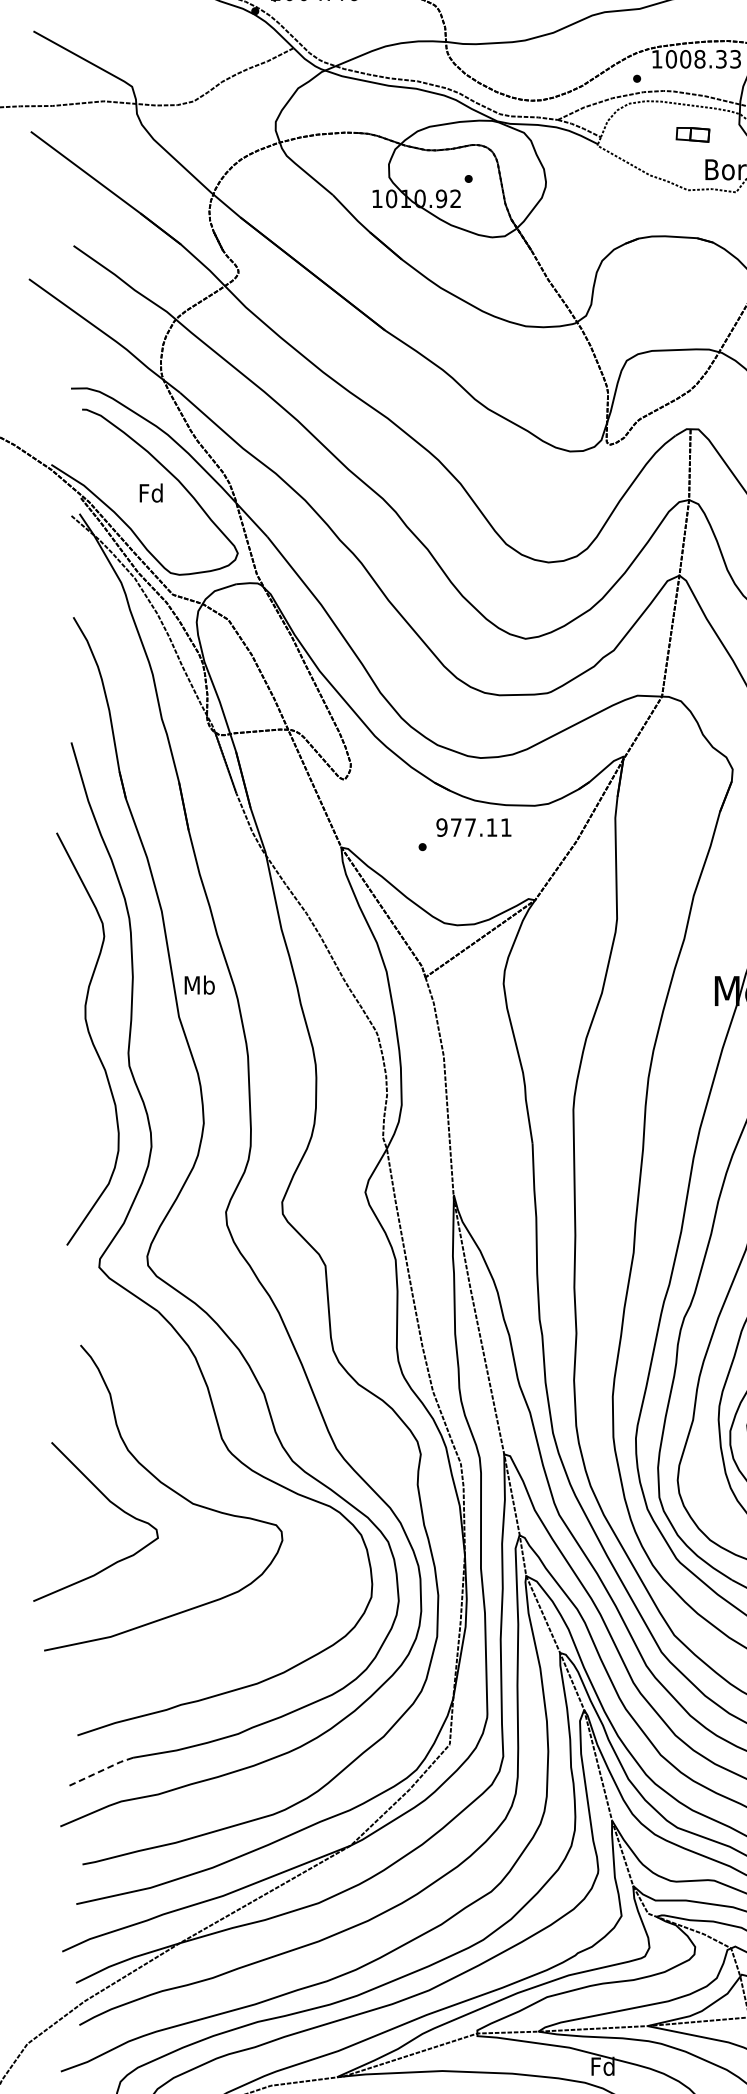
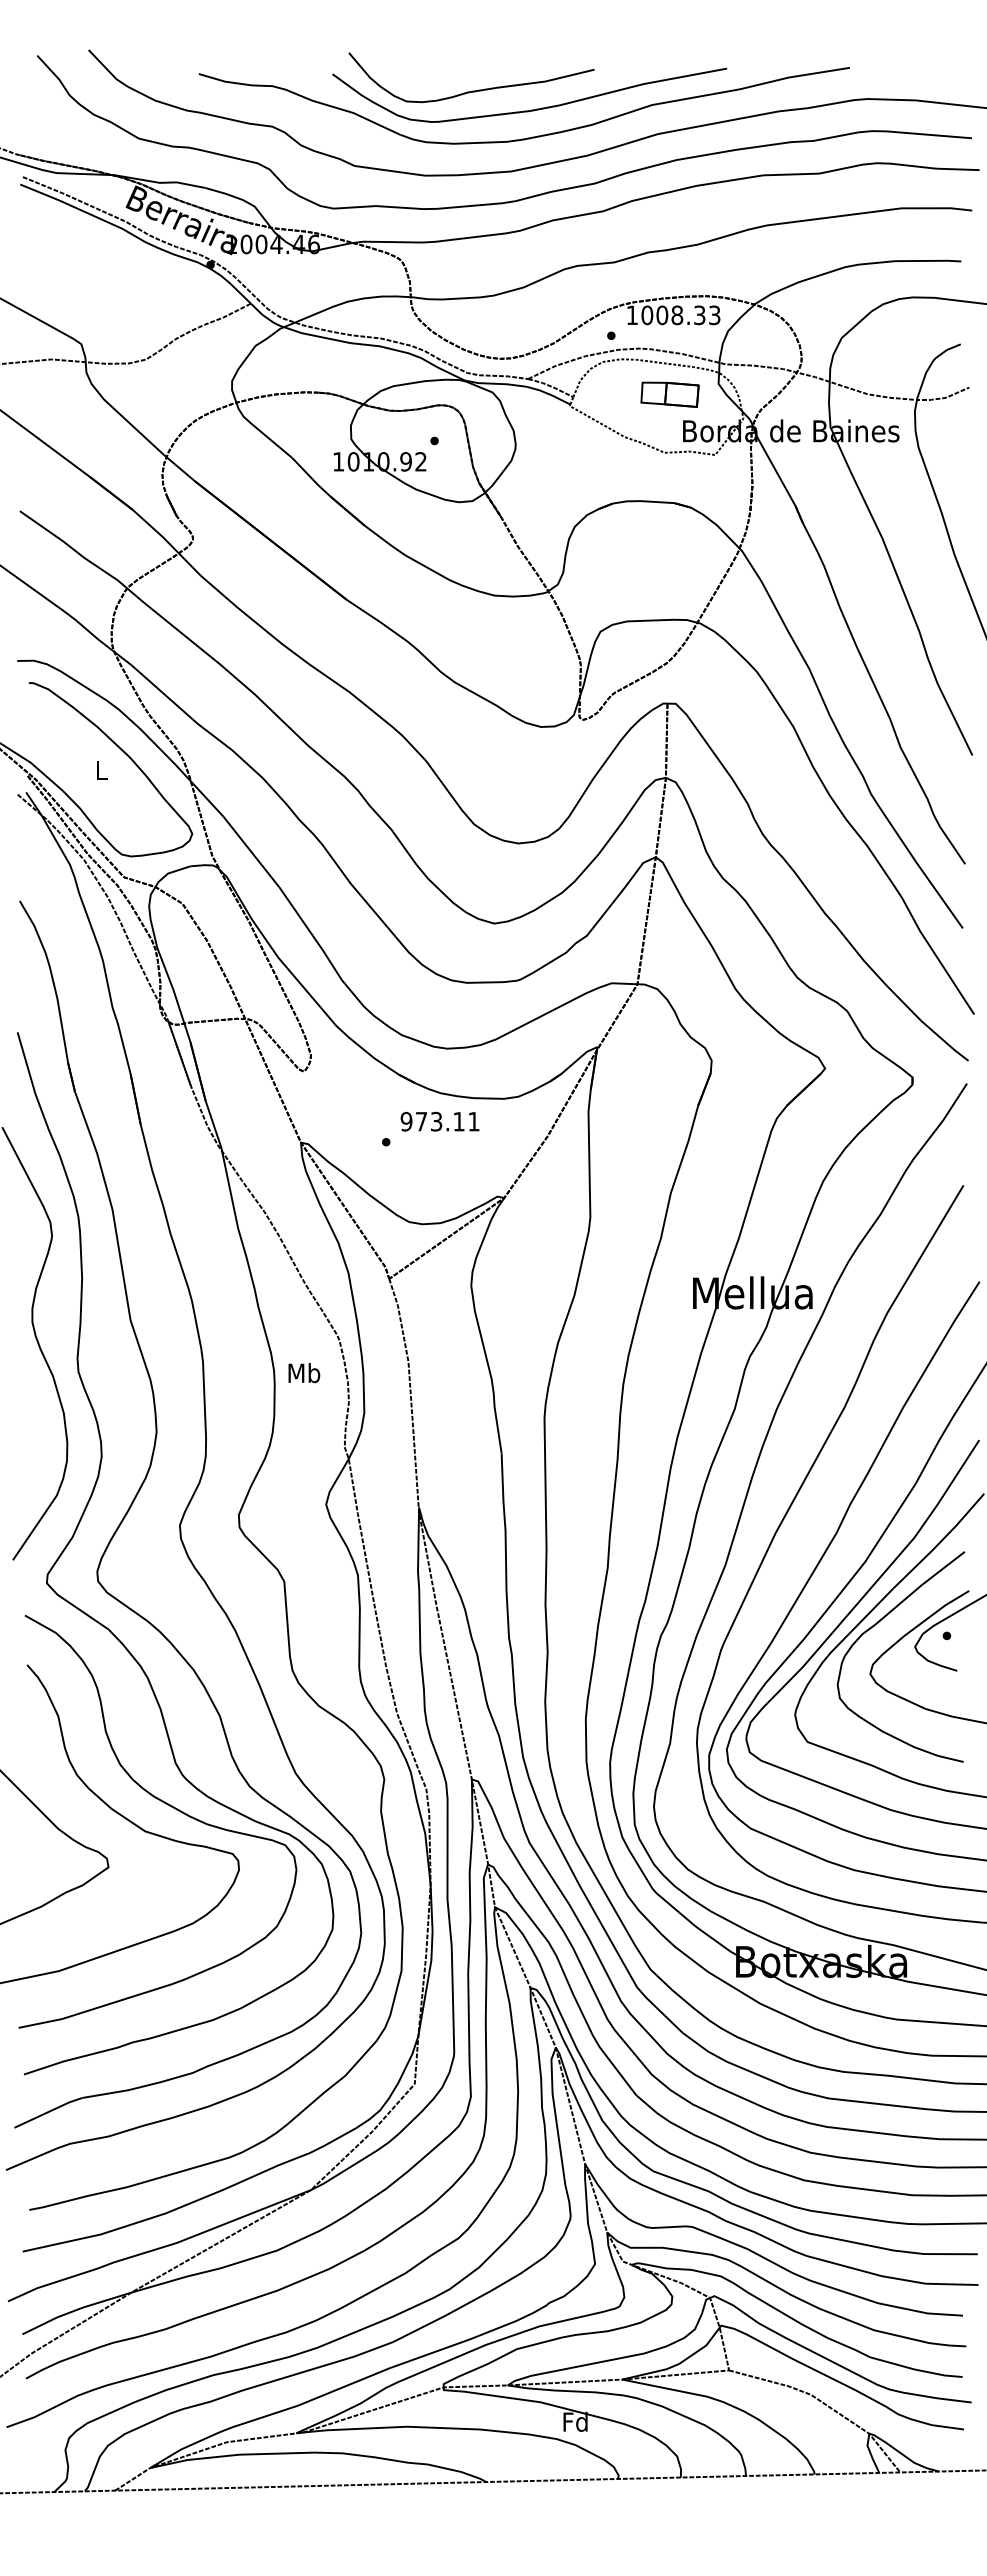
part: (692, 134) -> (669, 394), size x1.67
text: (151, 492) -> (101, 770), Fd -> L
text: (470, 827) -> (436, 1121), 977.11 -> 973.11
text: (199, 985) -> (304, 1373), moved
curve: (214, 1479) -> (167, 1805), added
line: (100, 1770) -> (48, 2111), dashed -> solid

